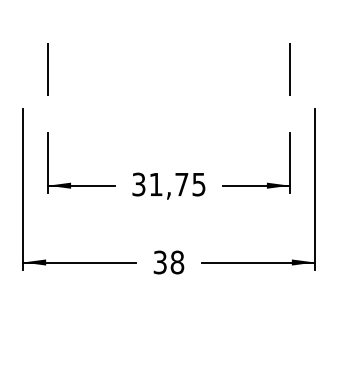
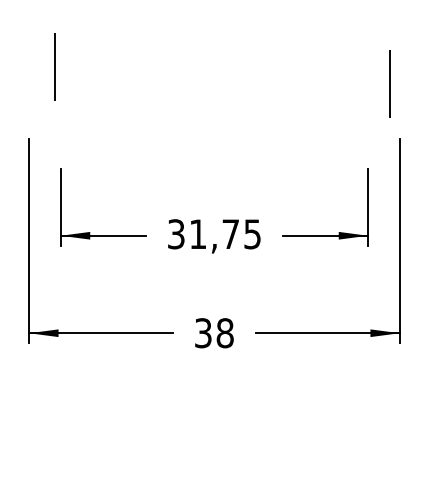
line: (47, 68) -> (54, 66), moved
line: (289, 68) -> (389, 83), moved

